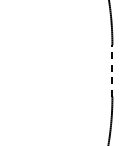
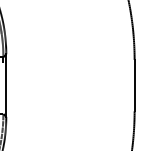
line: (112, 70) -> (134, 85), dashed -> solid

